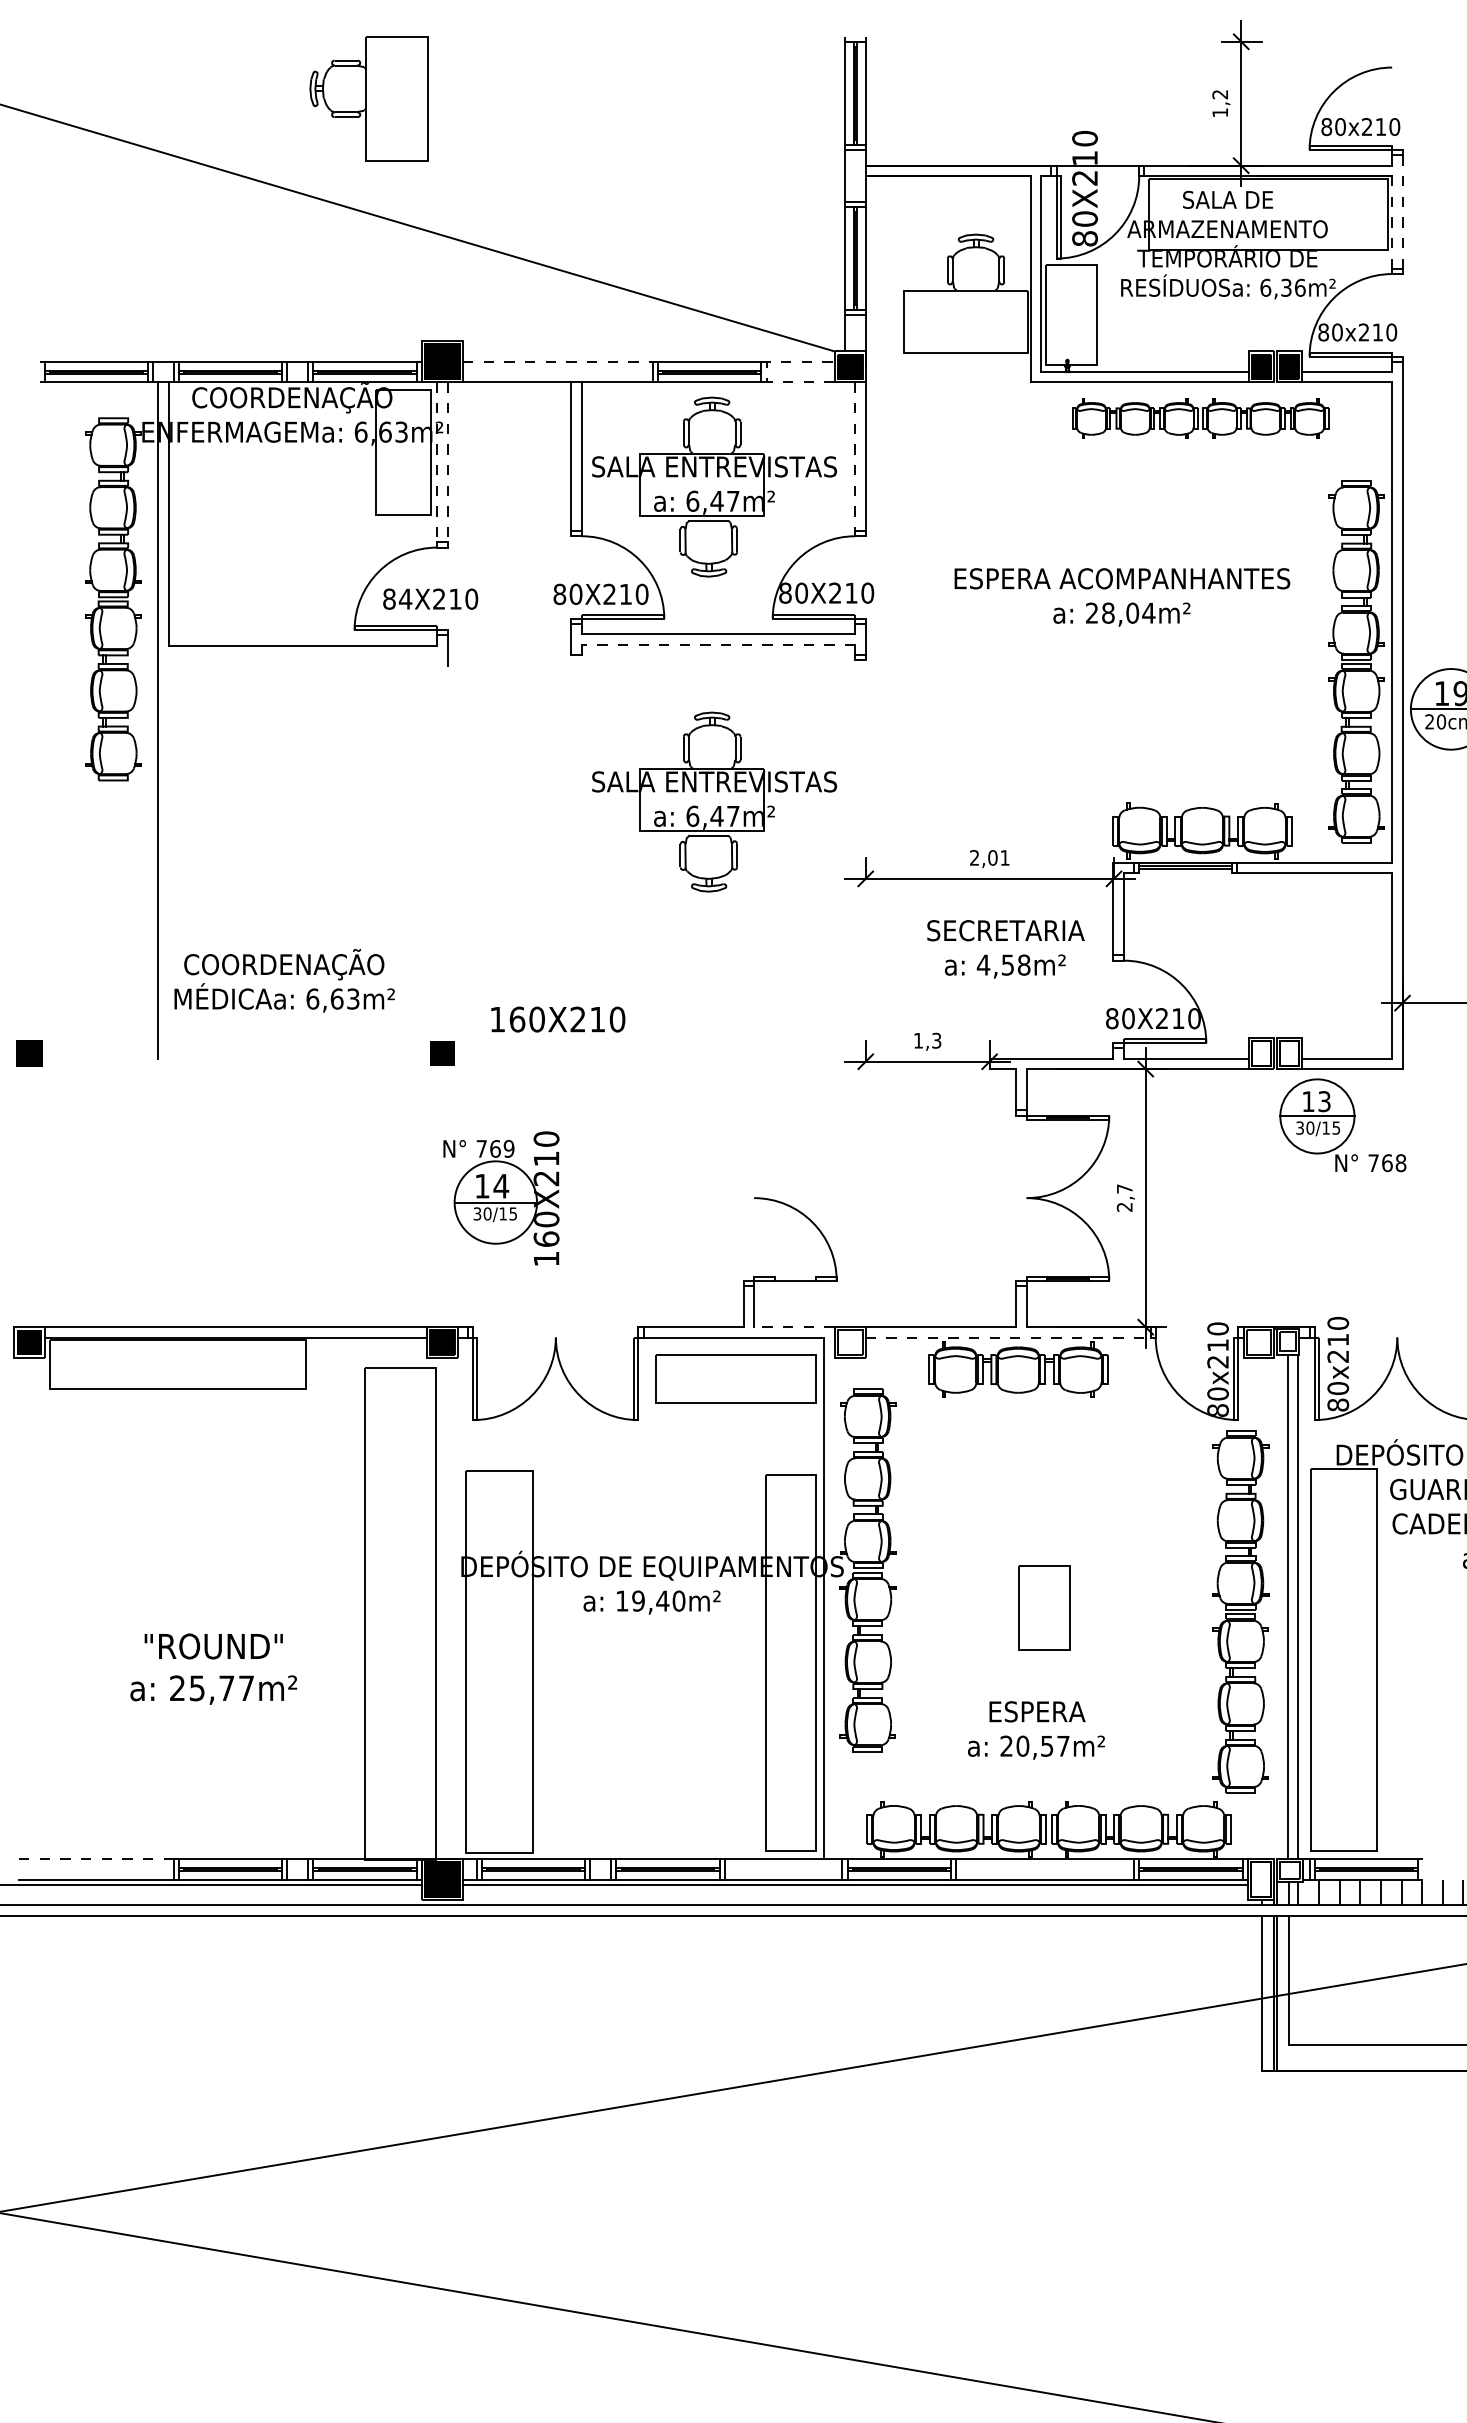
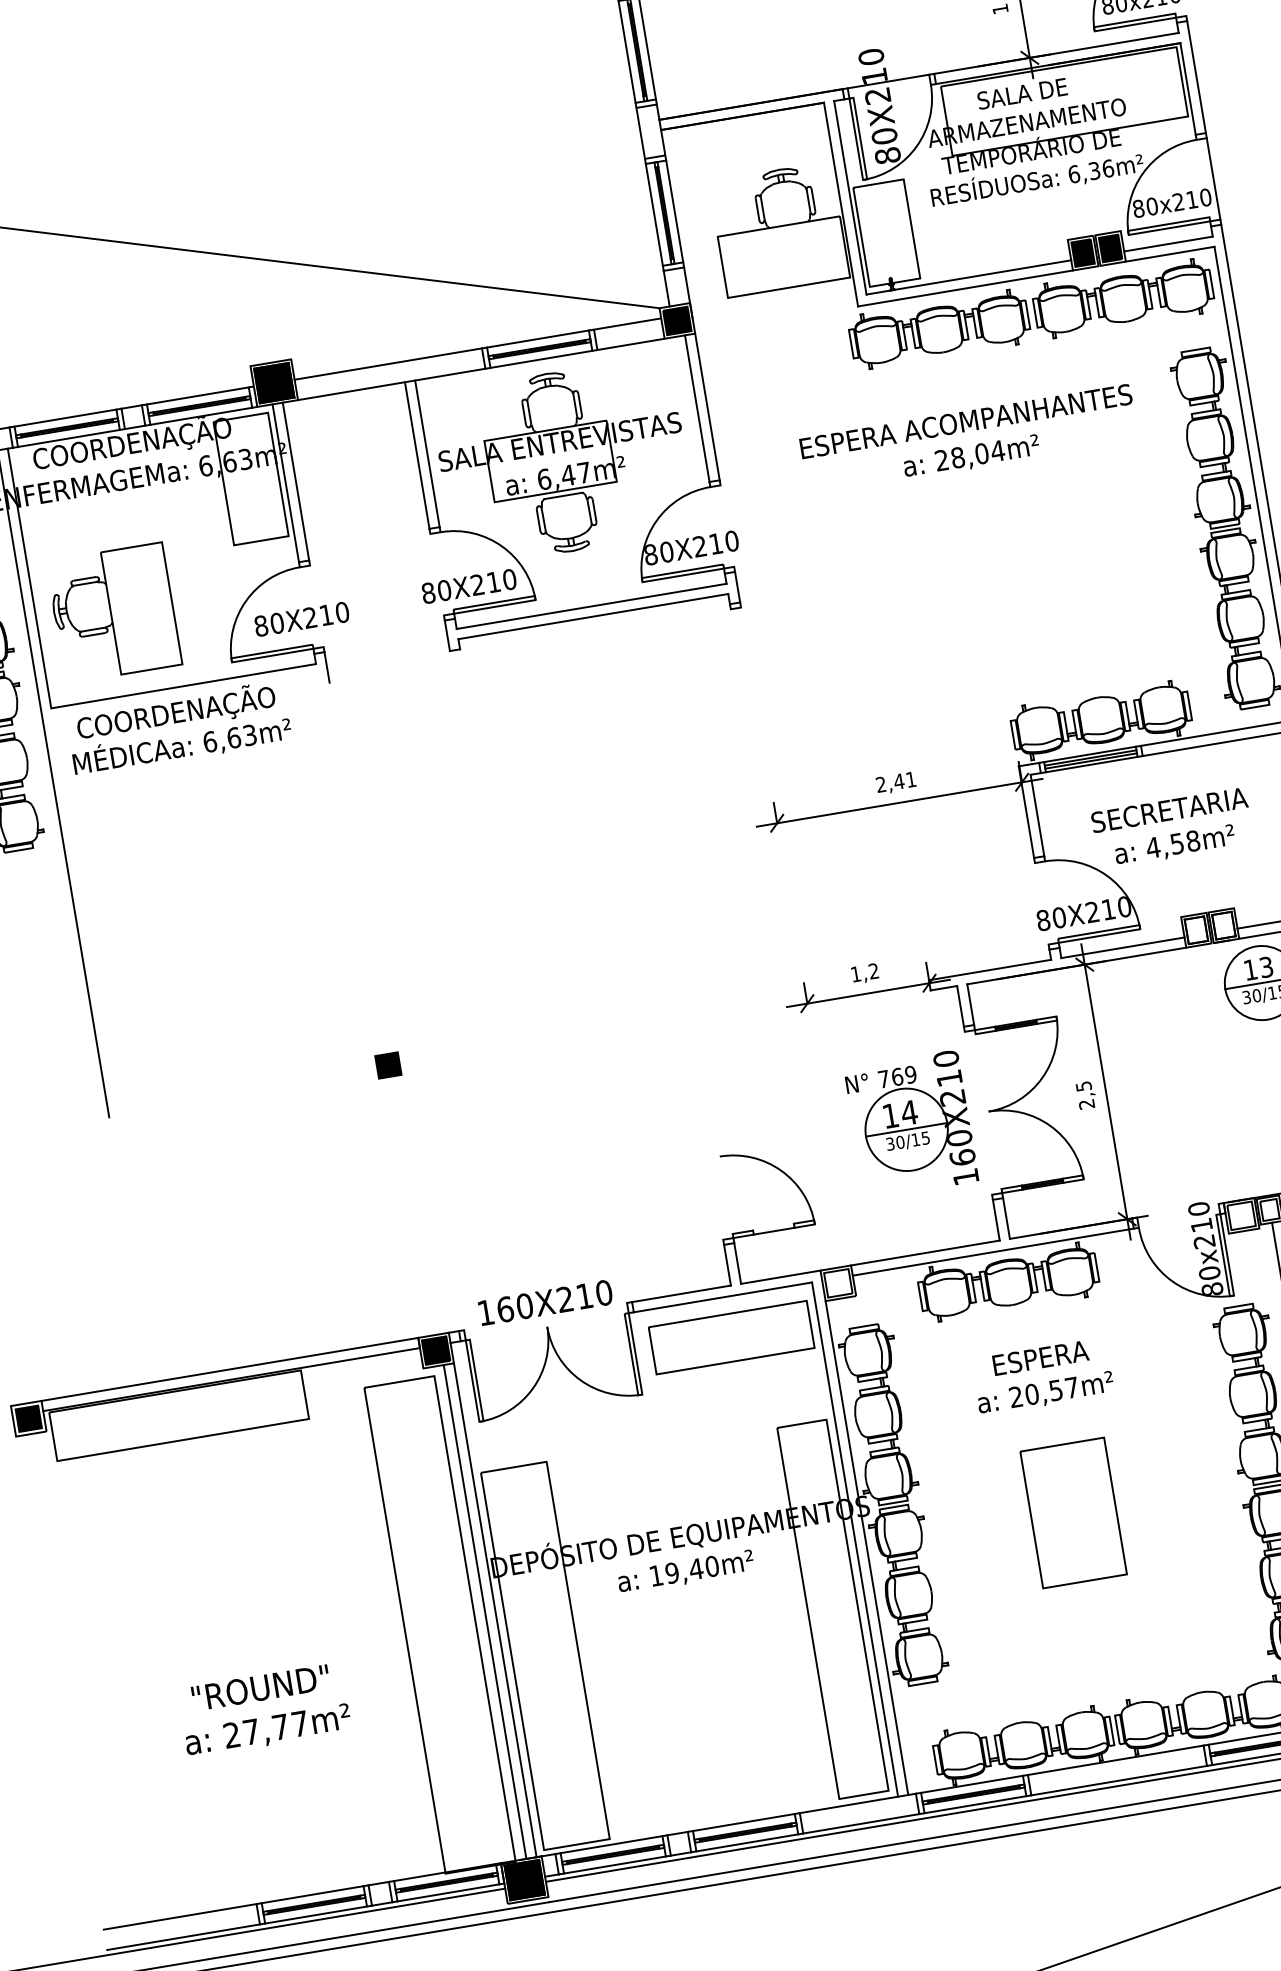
part: (368, 98) -> (113, 612), moved
line: (1402, 212) -> (1196, 77), dashed -> solid
line: (1392, 222) -> (1188, 88), dashed -> solid
line: (1402, 315) -> (1213, 179), added
line: (557, 361) -> (387, 363), dashed -> solid
line: (766, 371) -> (595, 339), dashed -> solid
part: (1200, 418) -> (1031, 313), size x1.43
line: (855, 457) -> (697, 409), dashed -> solid
line: (437, 462) -> (286, 483), dashed -> solid
line: (447, 462) -> (295, 481), dashed -> solid
text: (1122, 597) -> (969, 439), moved
text: (405, 598) -> (277, 622), 84X210 -> 80X210
line: (718, 644) -> (593, 616), dashed -> solid
part: (714, 801) -> (615, 771), removed
text: (992, 857) -> (898, 781), 2,01 -> 2,41
line: (1185, 872) -> (1091, 764), added
text: (1005, 949) -> (1172, 828), moved
text: (284, 980) -> (179, 728), moved
text: (558, 1019) -> (545, 1302), moved
text: (936, 1040) -> (873, 971), 1,3 -> 1,2
text: (1124, 1188) -> (1083, 1085), 2,7 -> 2,5
part: (501, 1198) -> (911, 1124), moved
line: (793, 1327) -> (779, 1277), dashed -> solid
line: (1008, 1337) -> (993, 1252), dashed -> solid
part: (1044, 1607) -> (1073, 1512), size x1.67
line: (447, 1608) -> (485, 1611), added
line: (457, 1608) -> (494, 1610), added
line: (834, 1608) -> (866, 1548), added
text: (196, 1688) -> (250, 1732), 25,77m² -> 27,77m²
text: (1036, 1730) -> (1042, 1376), moved
line: (95, 1858) -> (179, 1916), dashed -> solid

